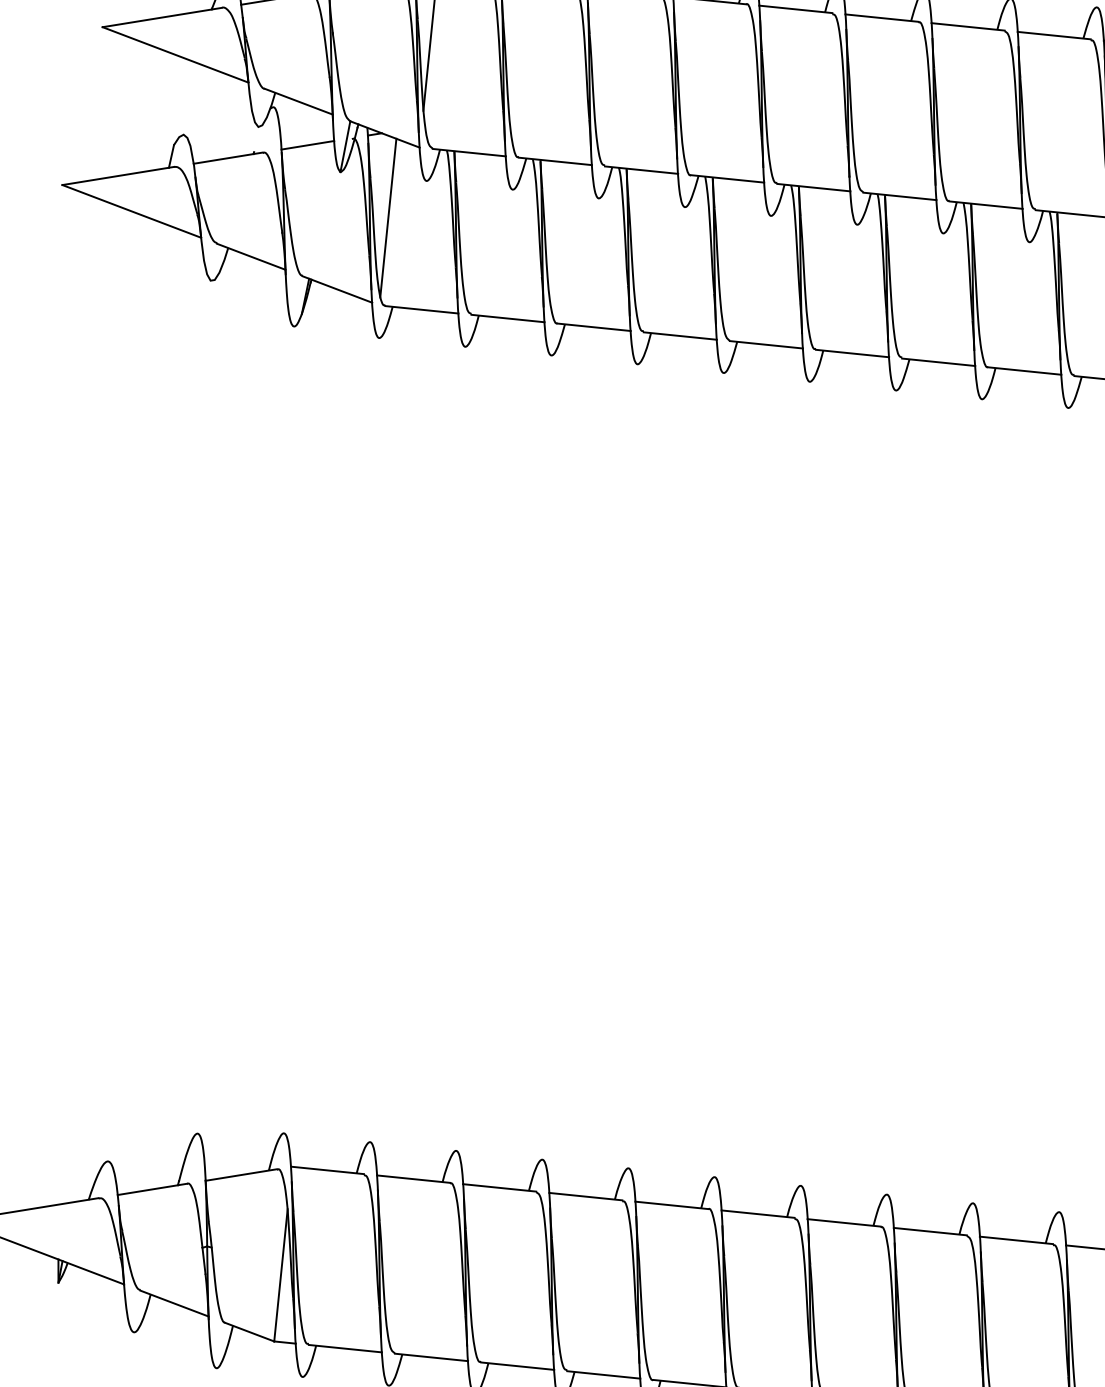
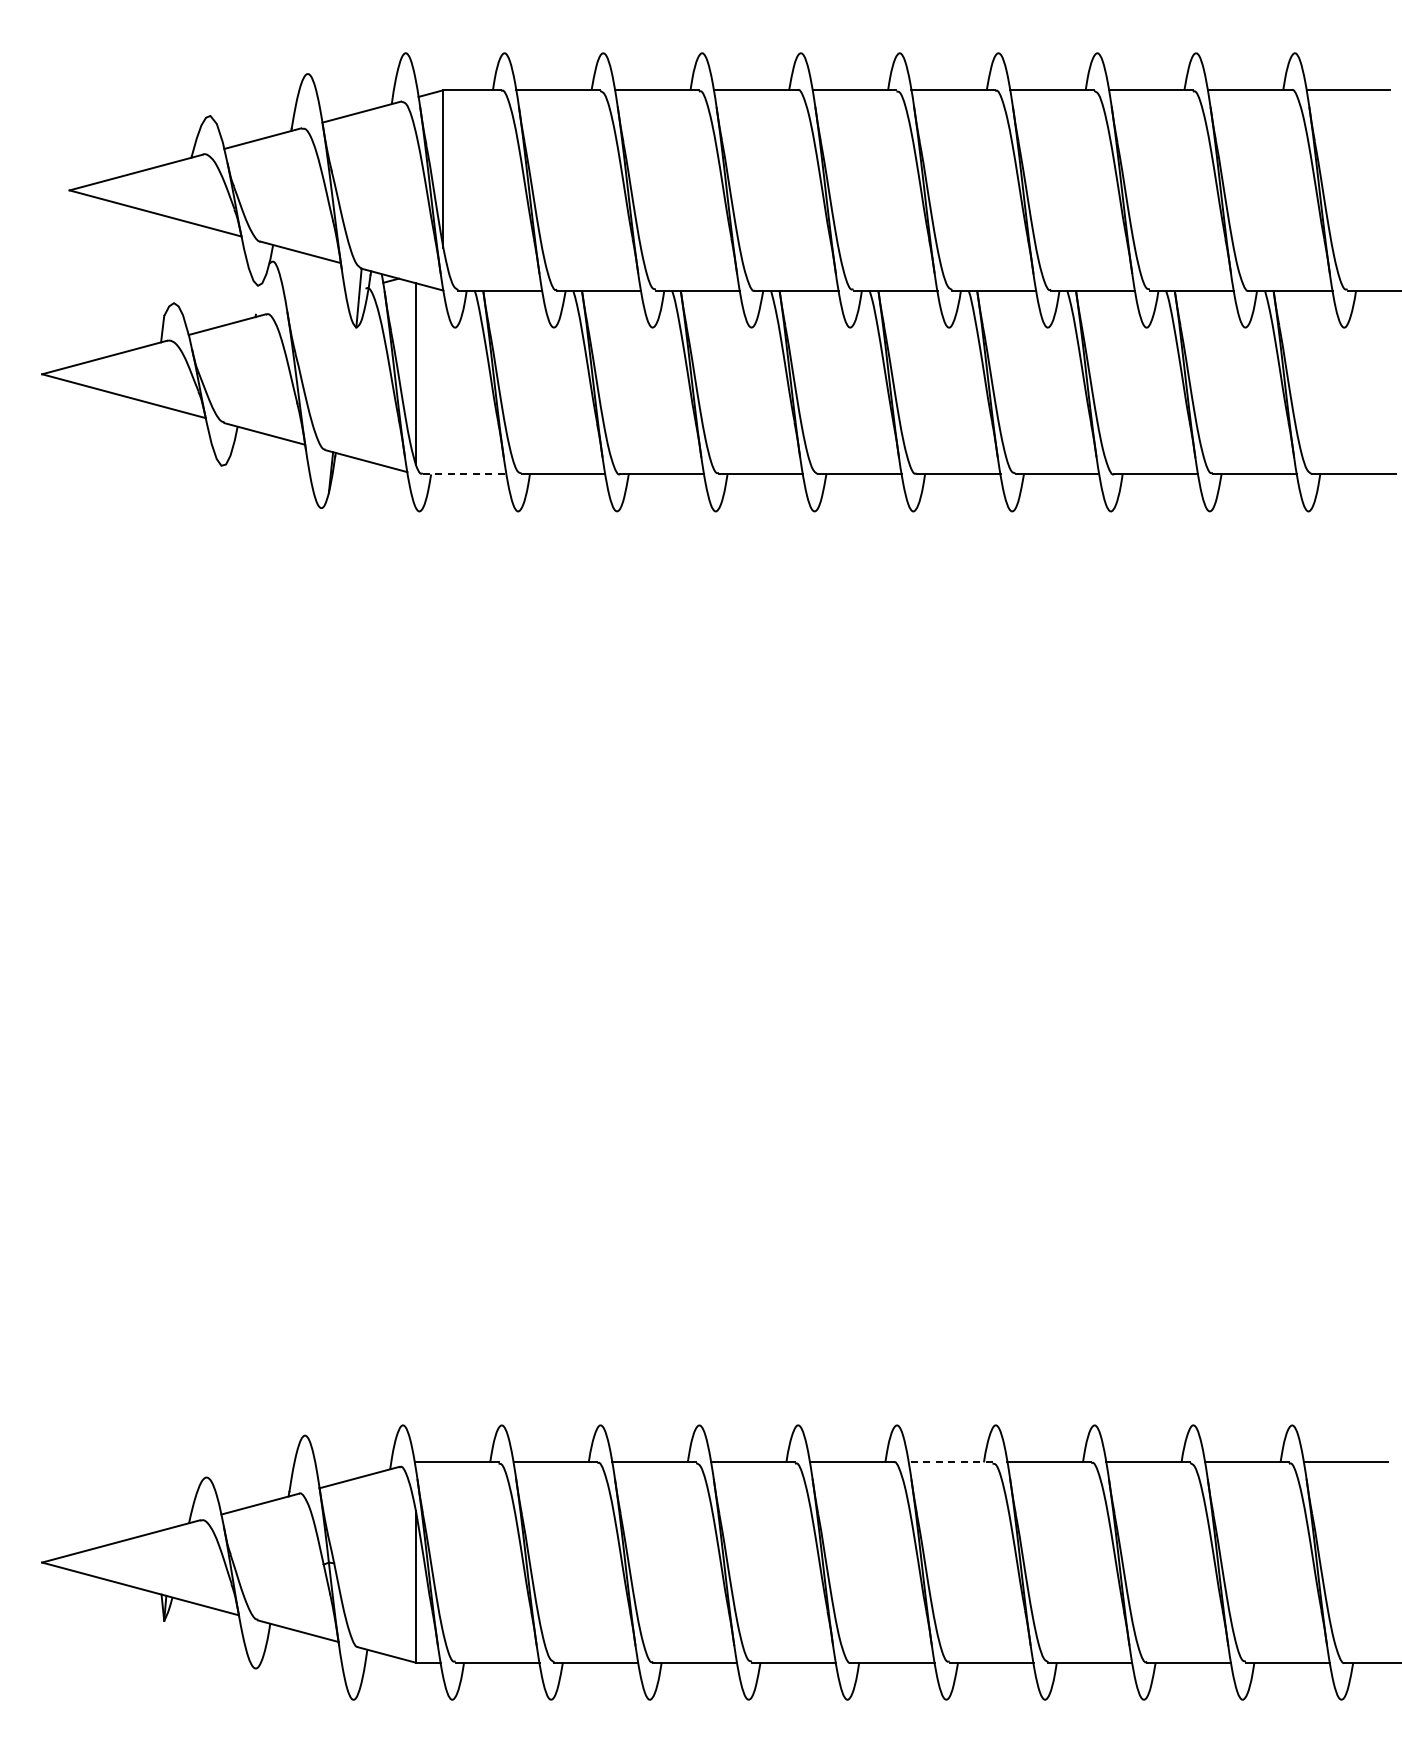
line: (307, 144) -> (315, 300), removed
line: (421, 309) -> (464, 474), solid -> dashed
line: (757, 1214) -> (950, 1462), solid -> dashed

